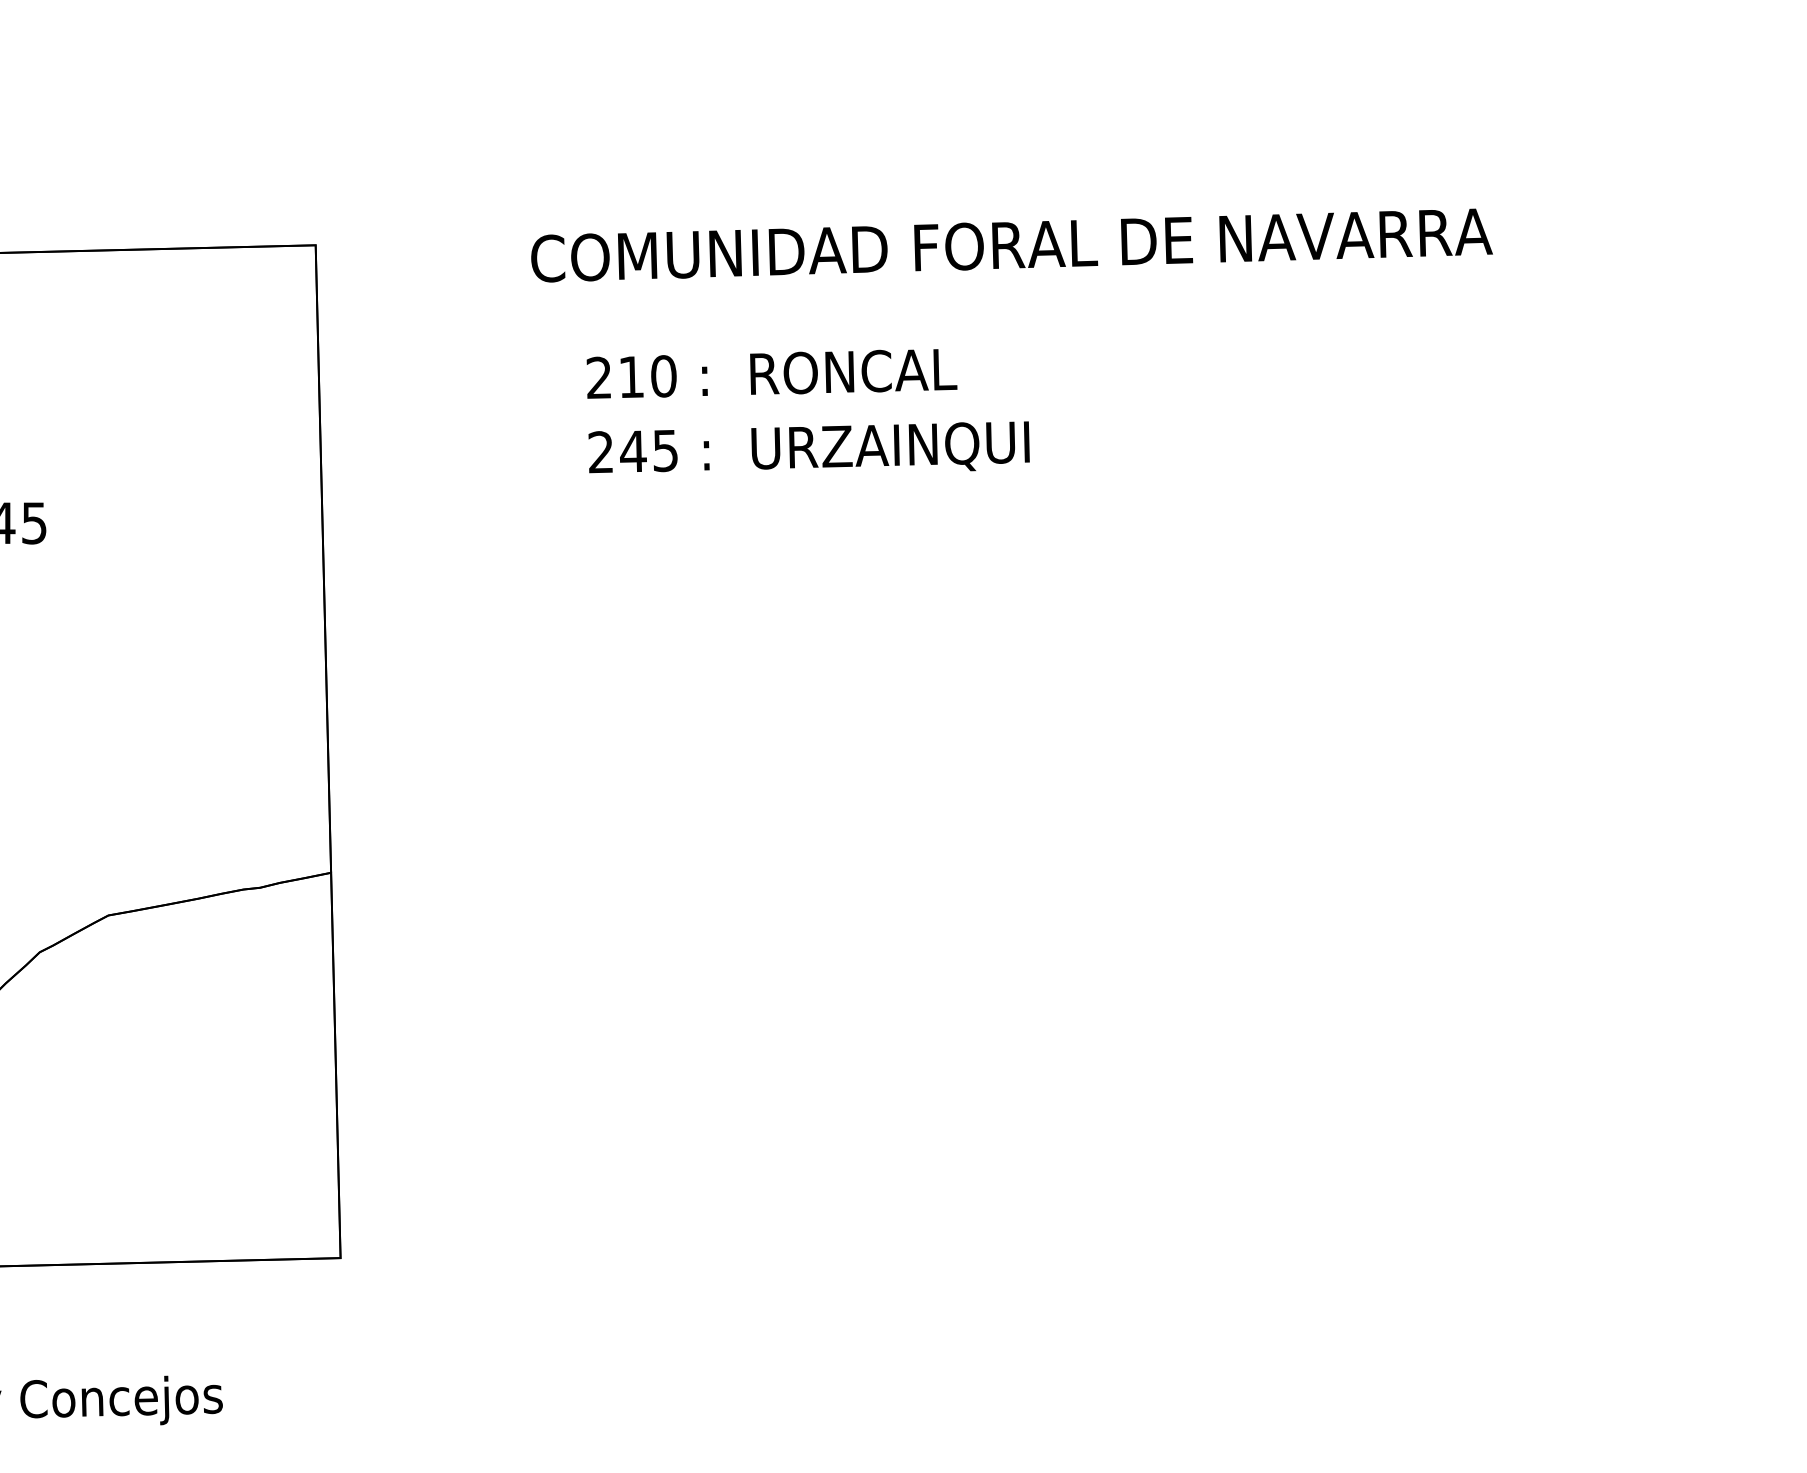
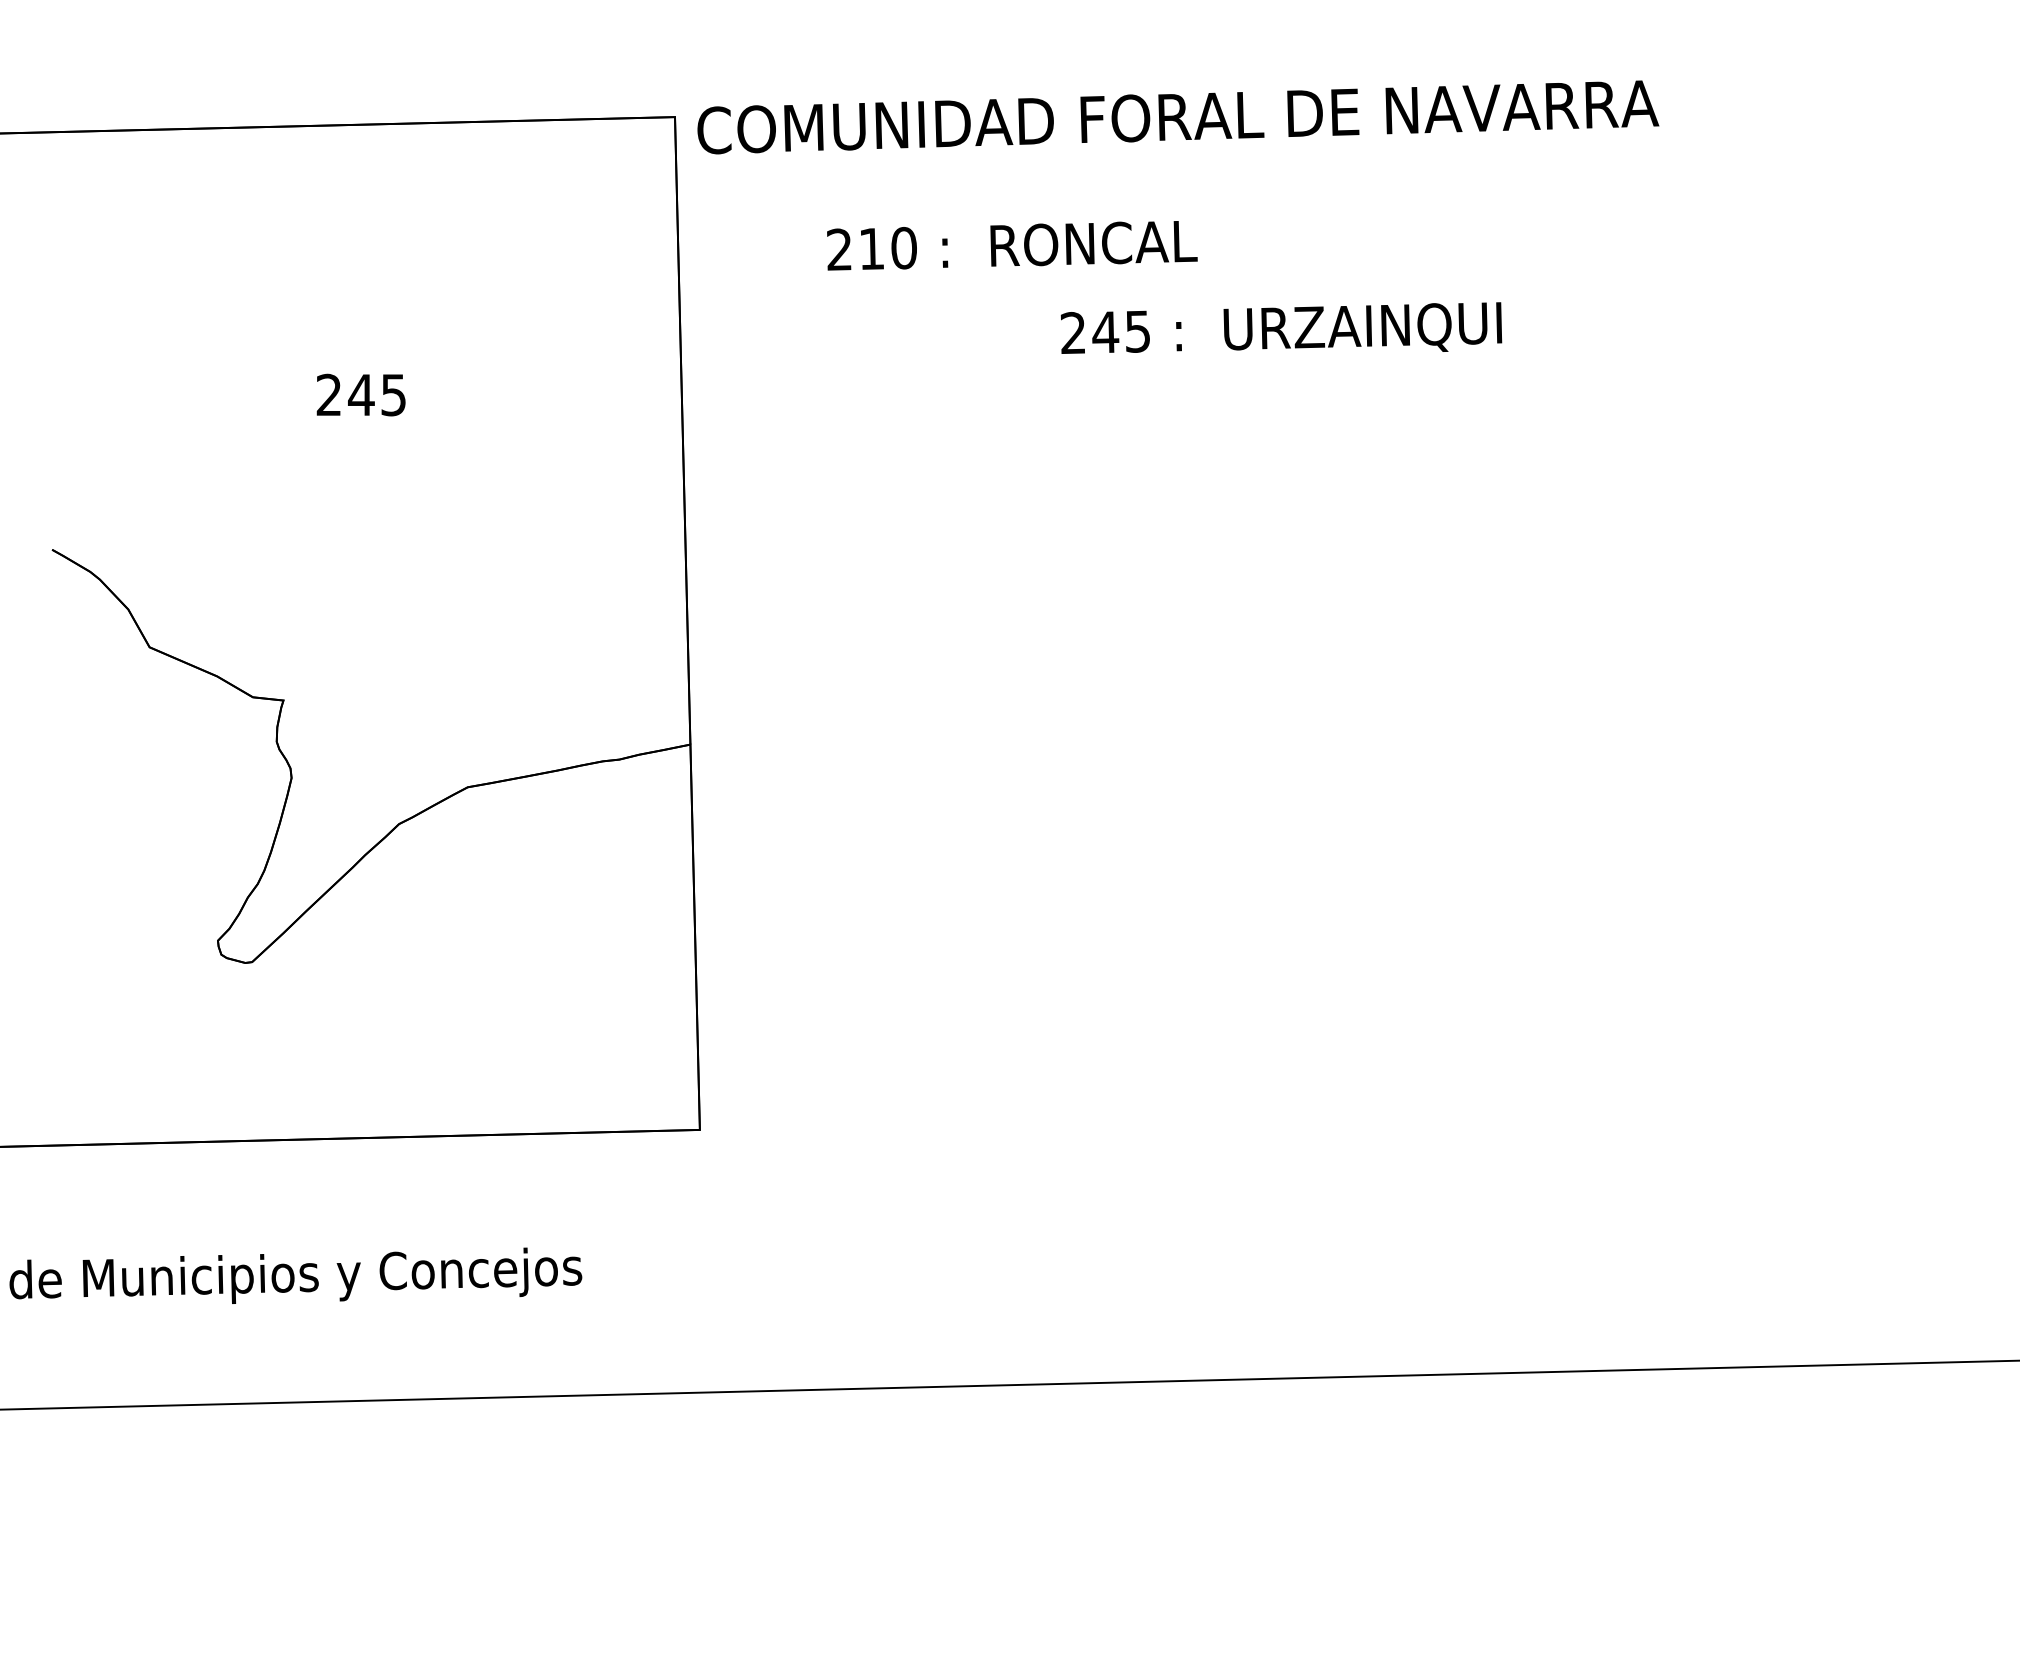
text: (1012, 245) -> (1178, 117), moved
text: (772, 373) -> (1012, 245), moved
text: (809, 446) -> (1281, 327), moved

